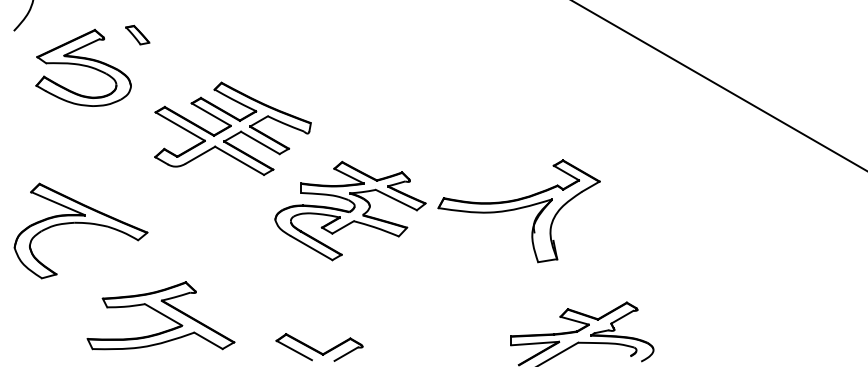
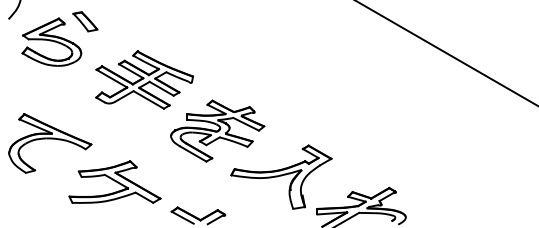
part: (137, 34) -> (85, 21), size x1.67
part: (519, 210) -> (281, 176), moved
part: (160, 314) -> (114, 181), moved

